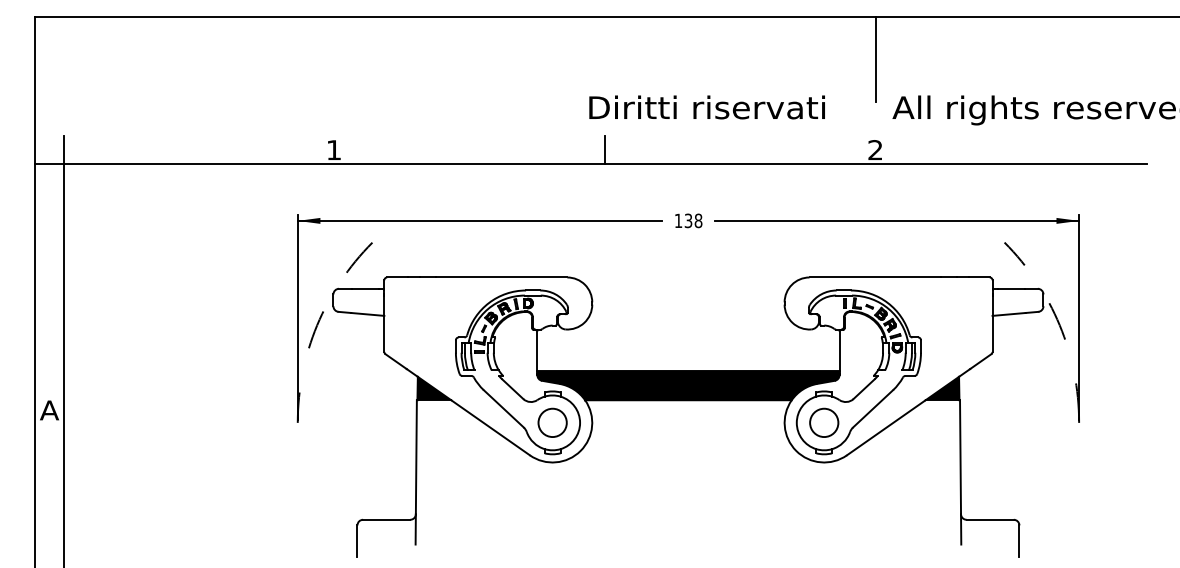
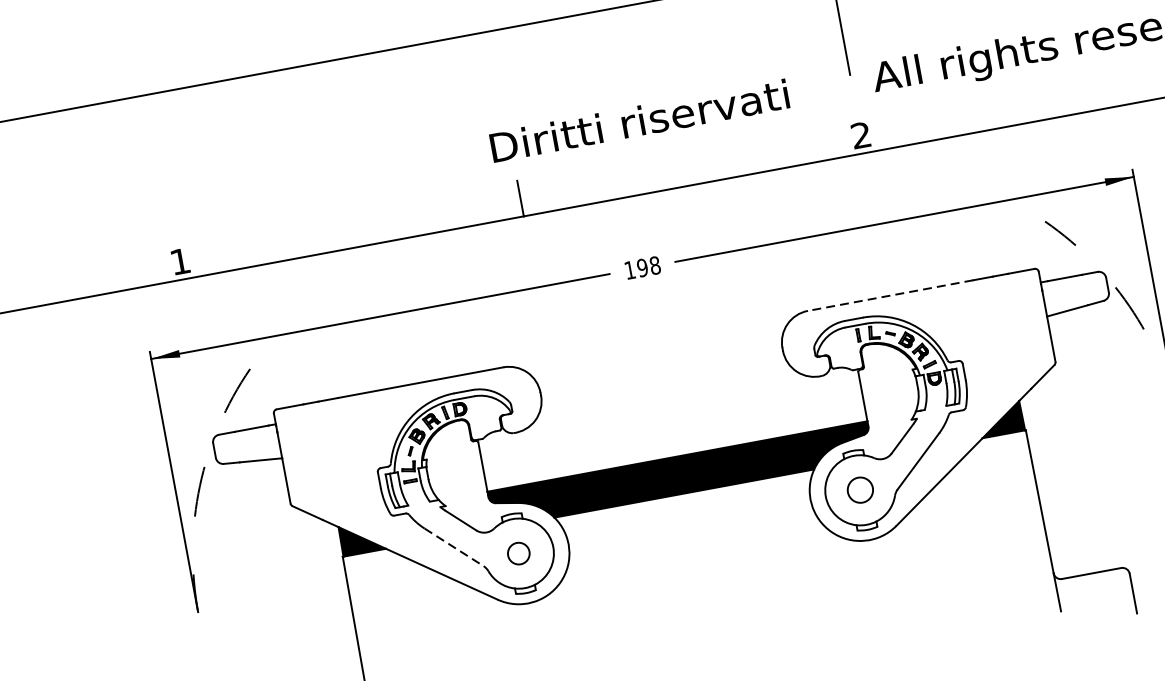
text: (688, 220) -> (642, 267), 138 -> 198
line: (875, 277) -> (890, 295), solid -> dashed
line: (504, 409) -> (455, 548), solid -> dashed
circle: (552, 422) -> (518, 553), size x0.6
circle: (824, 422) -> (860, 489), size x0.7

